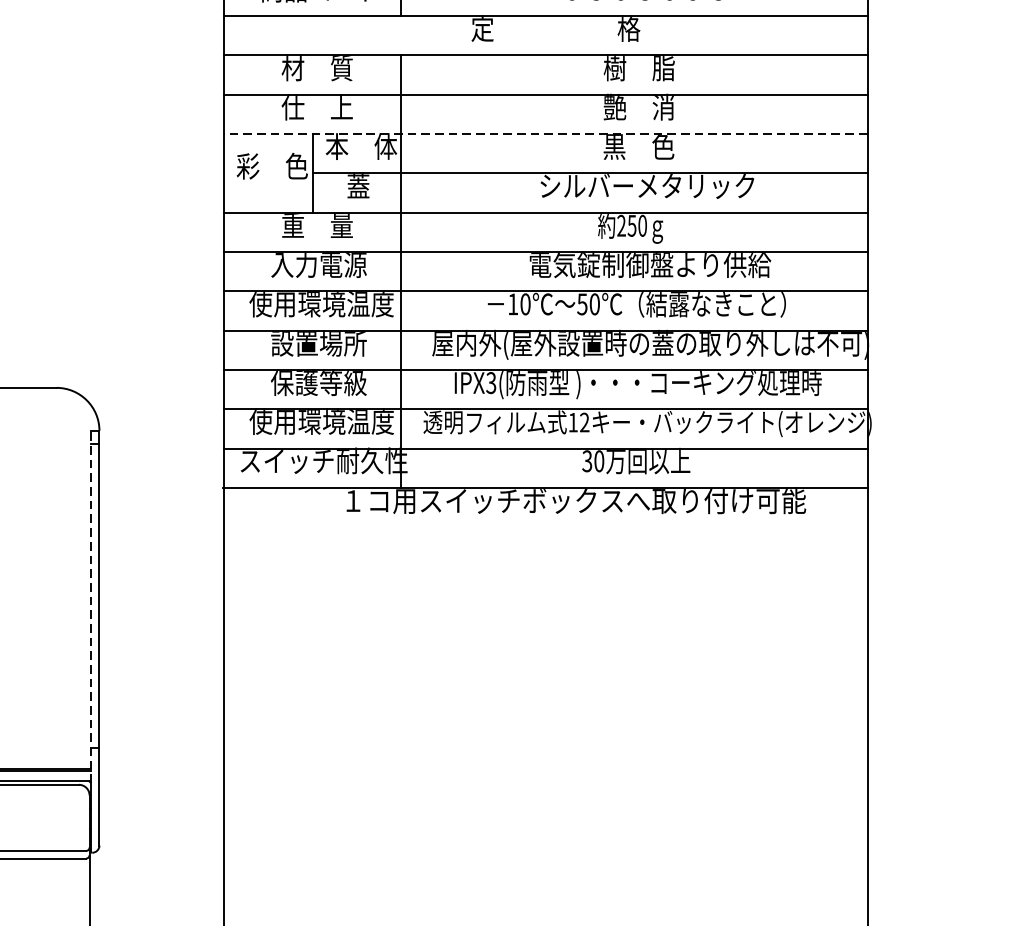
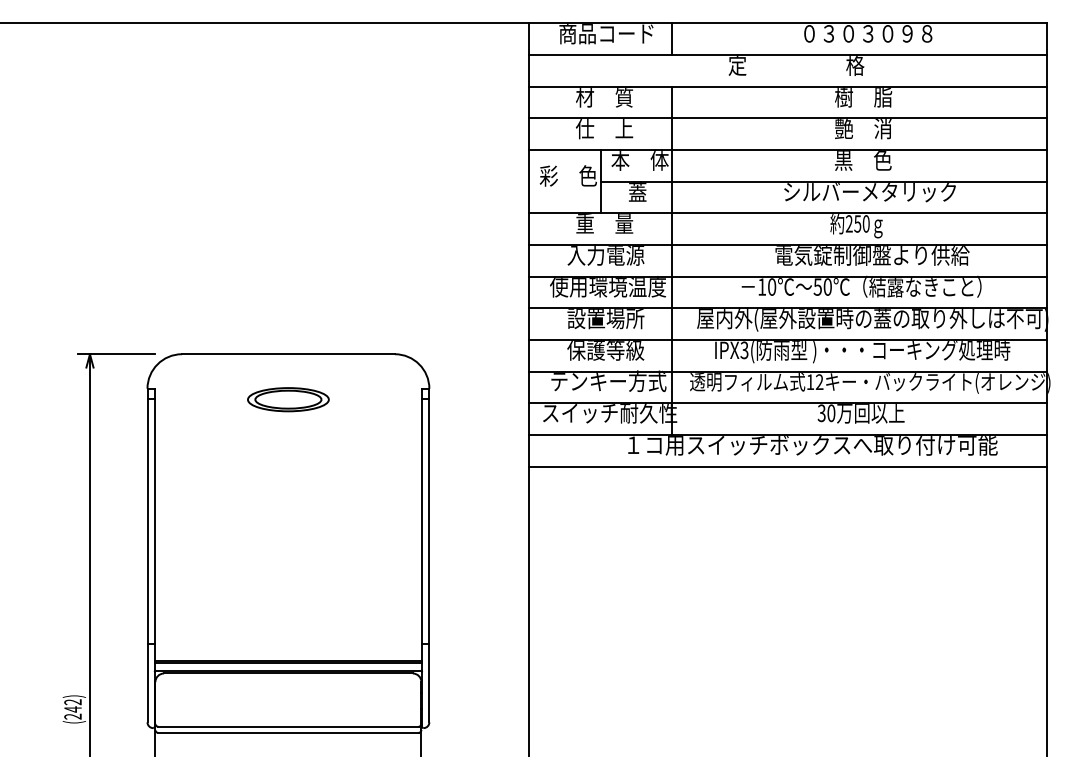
line: (545, 134) -> (788, 150), dashed -> solid
text: (322, 421) -> (608, 381), 使用環境温度 -> テンキー方式
line: (545, 527) -> (788, 466), added
line: (90, 607) -> (422, 530), dashed -> solid

